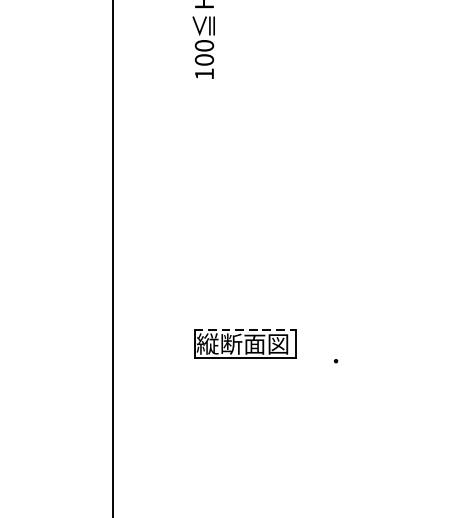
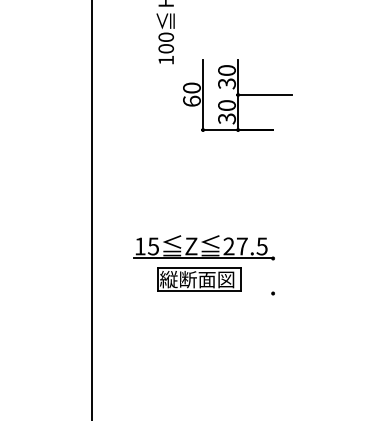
part: (292, 117) -> (237, 95), added
part: (250, 304) -> (203, 247), added
line: (246, 329) -> (200, 267), dashed -> solid

